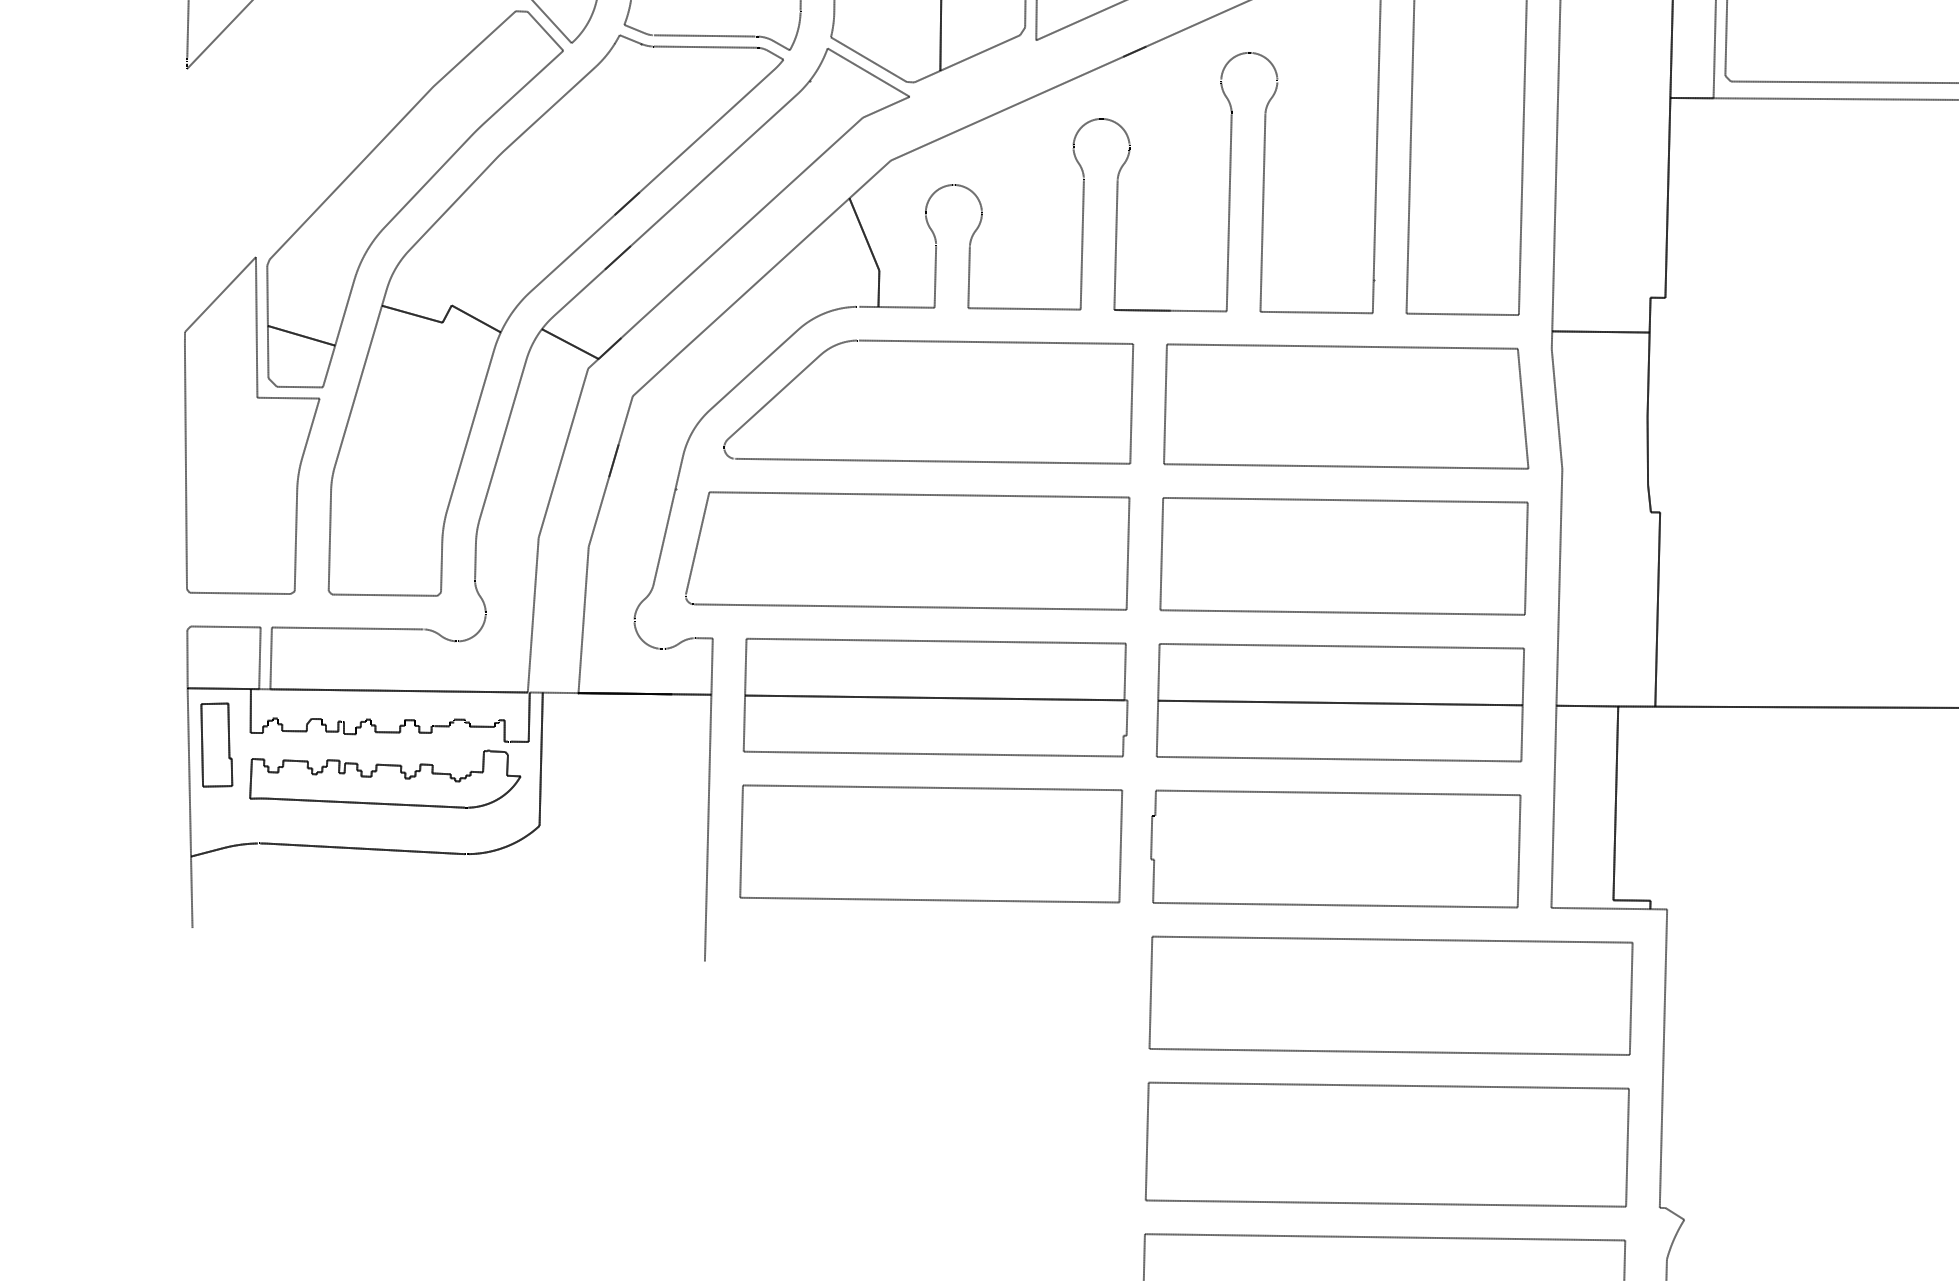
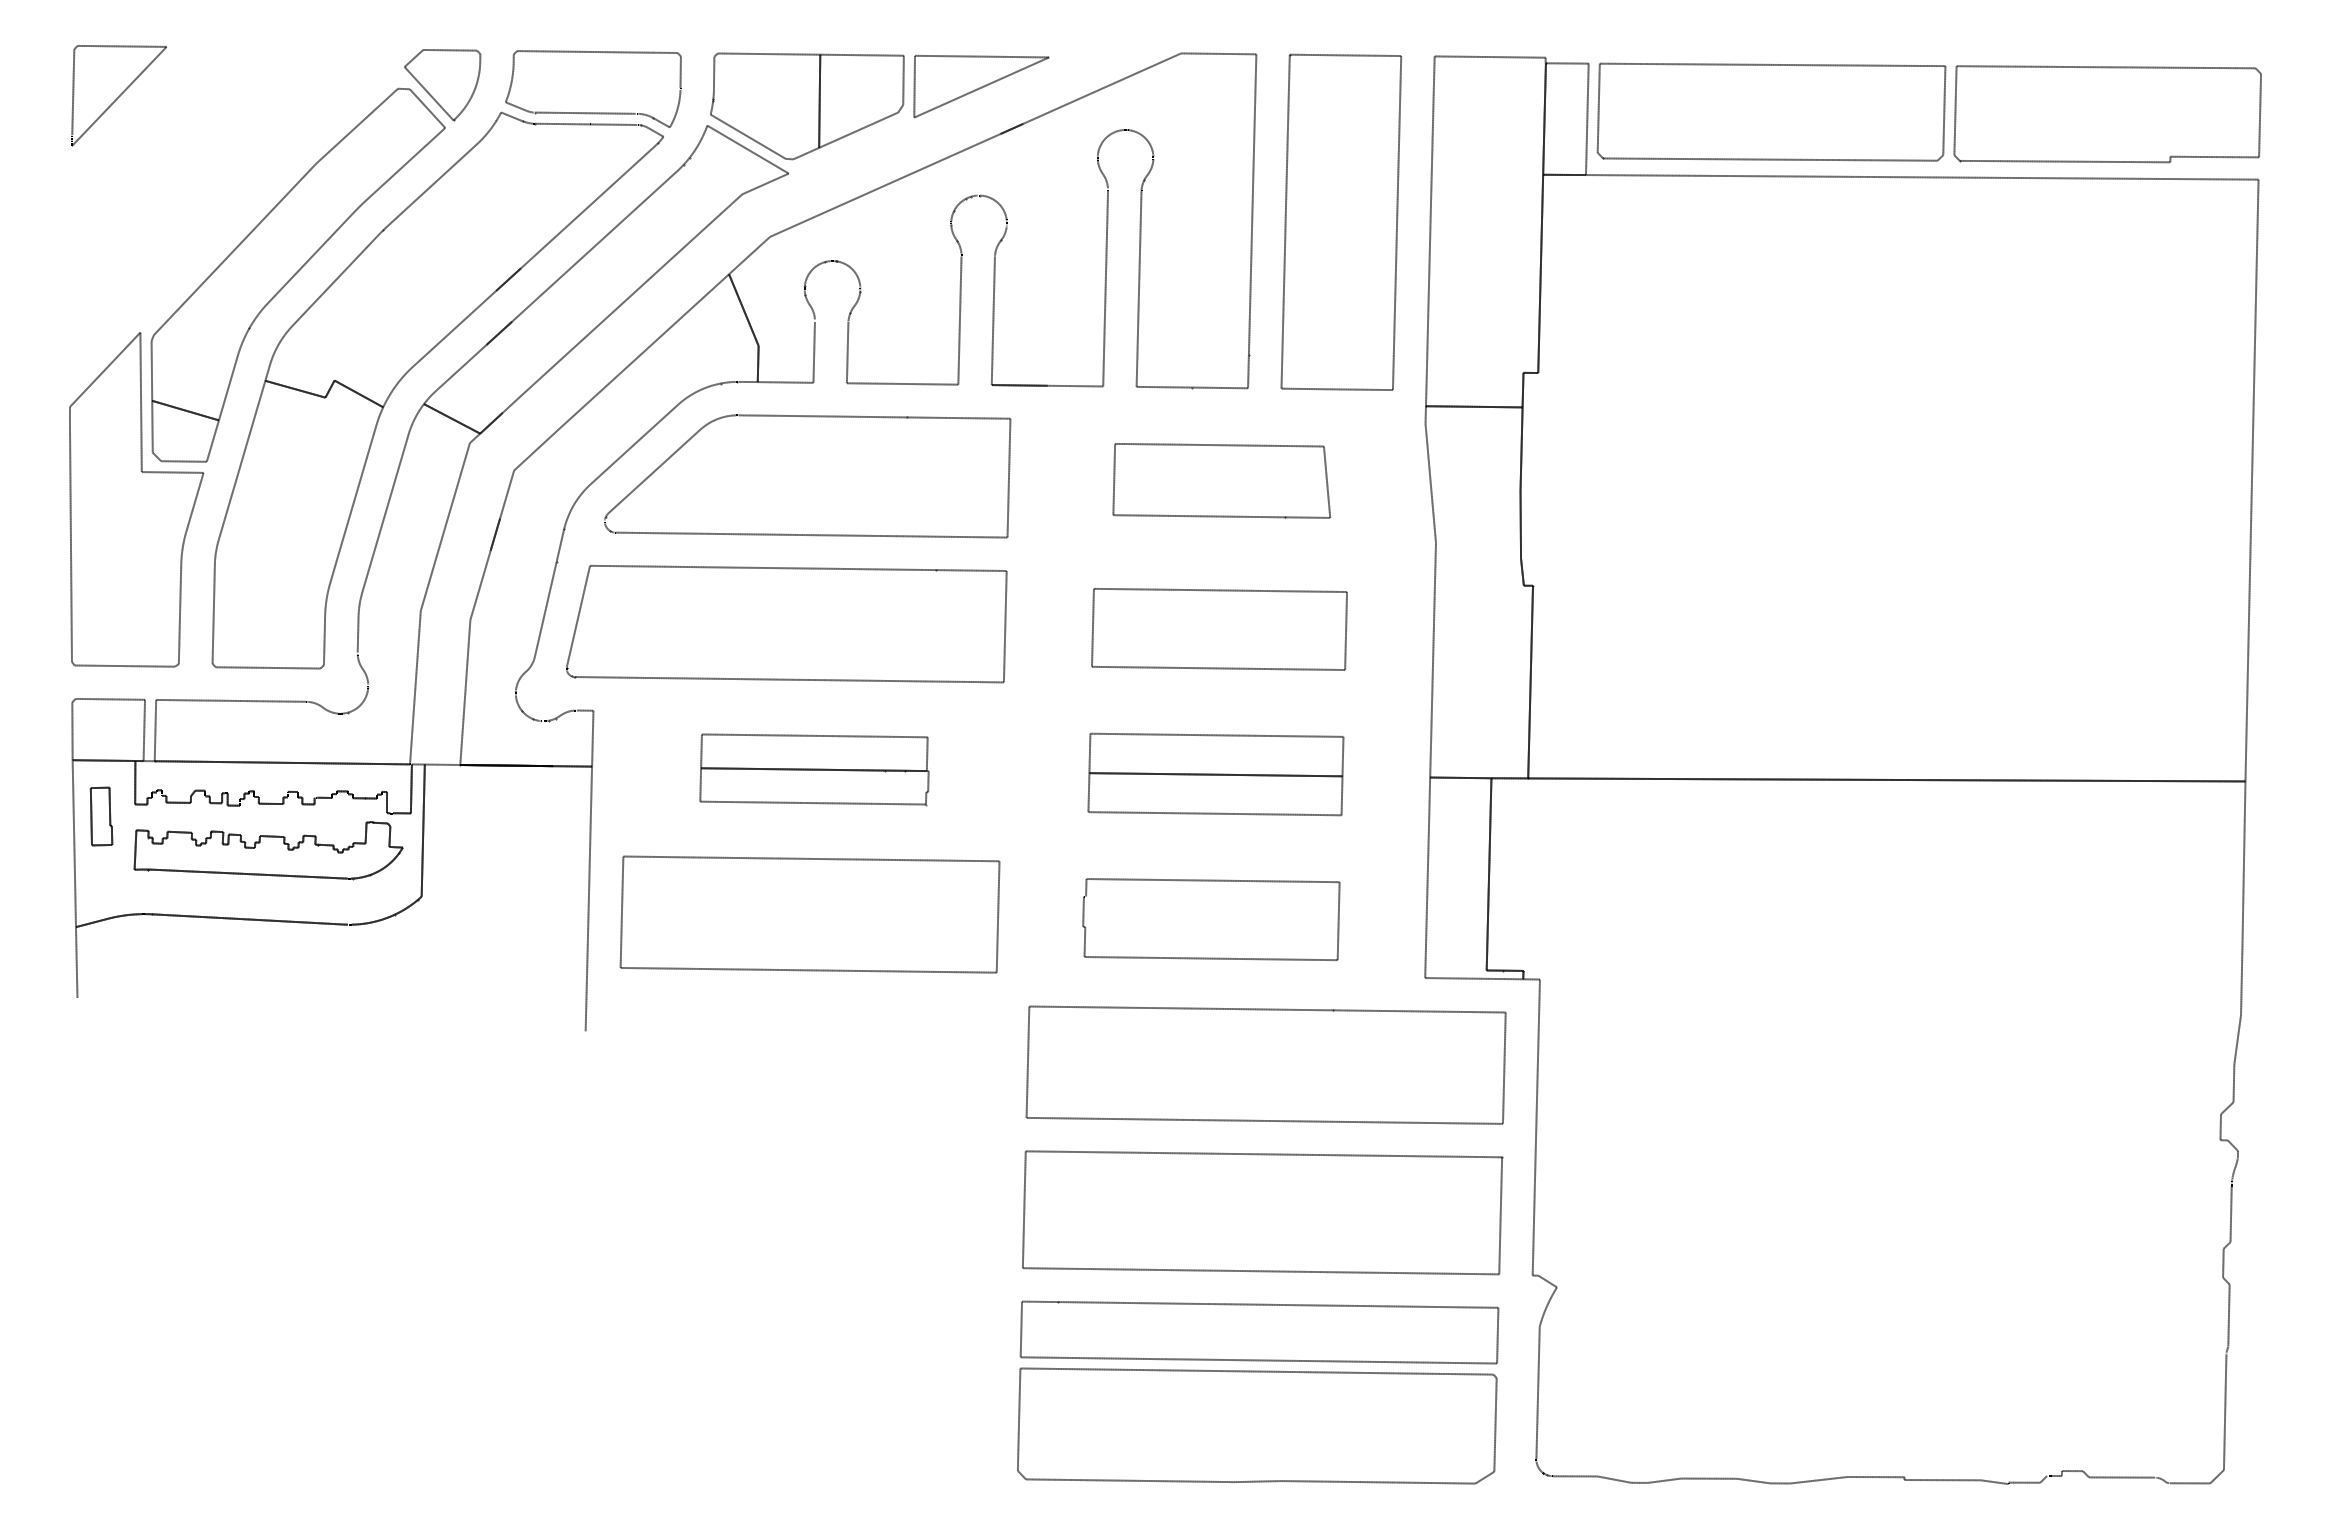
part: (1346, 406) -> (1221, 480), size x0.6
part: (1344, 556) -> (1219, 629), size x0.7
part: (935, 697) -> (814, 769), size x0.6
part: (1339, 702) -> (1215, 774), size x0.7
part: (216, 745) -> (101, 816), size x0.7
part: (1335, 848) -> (1211, 919), size x0.7

